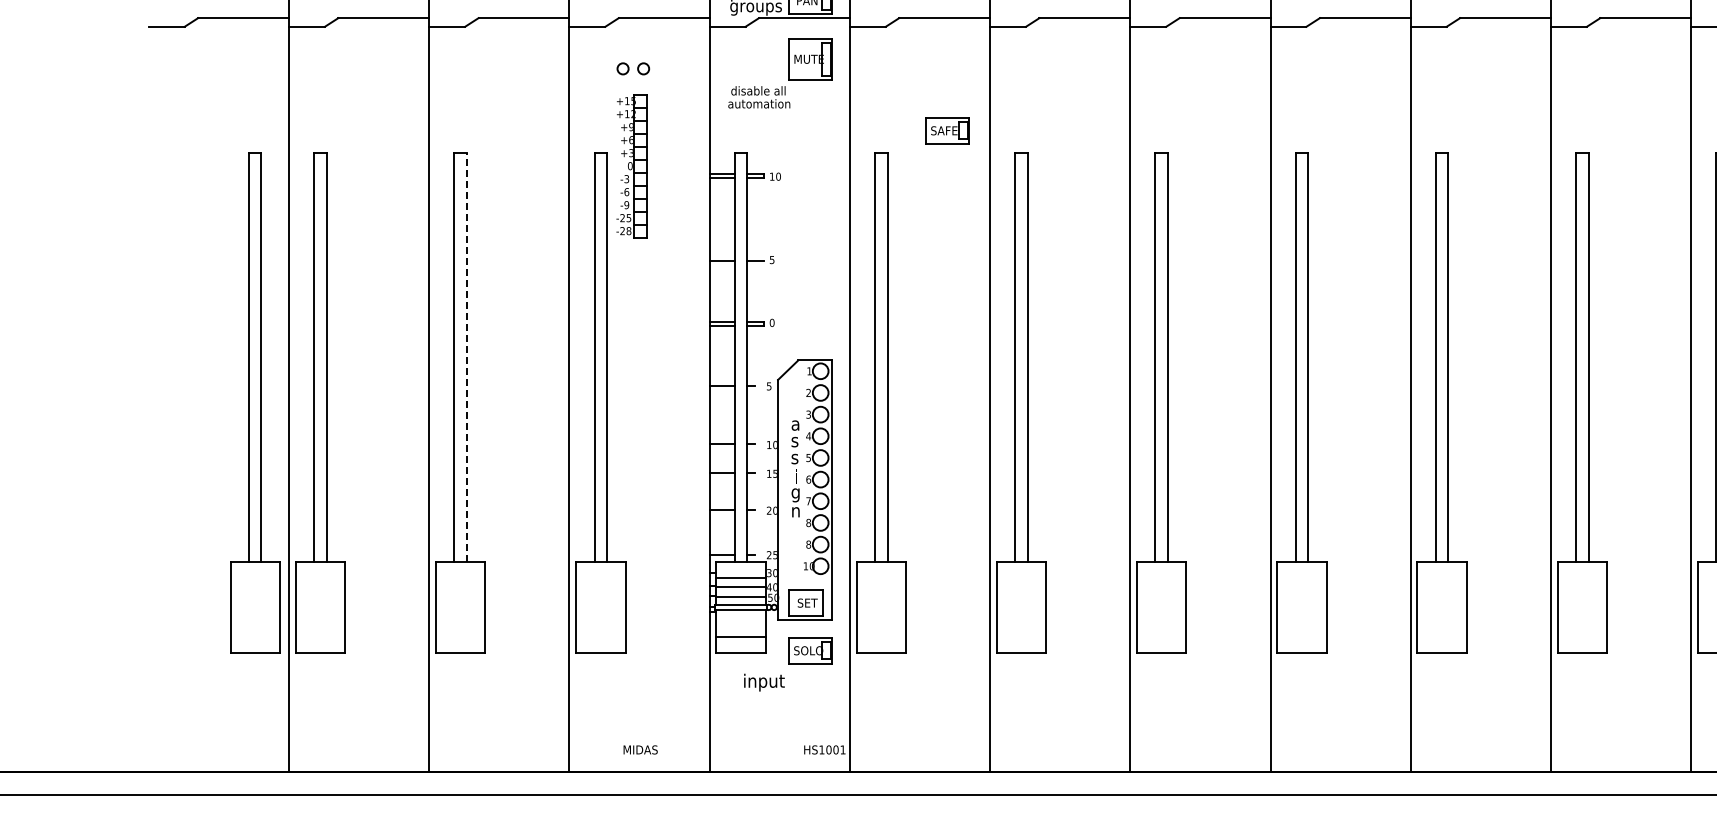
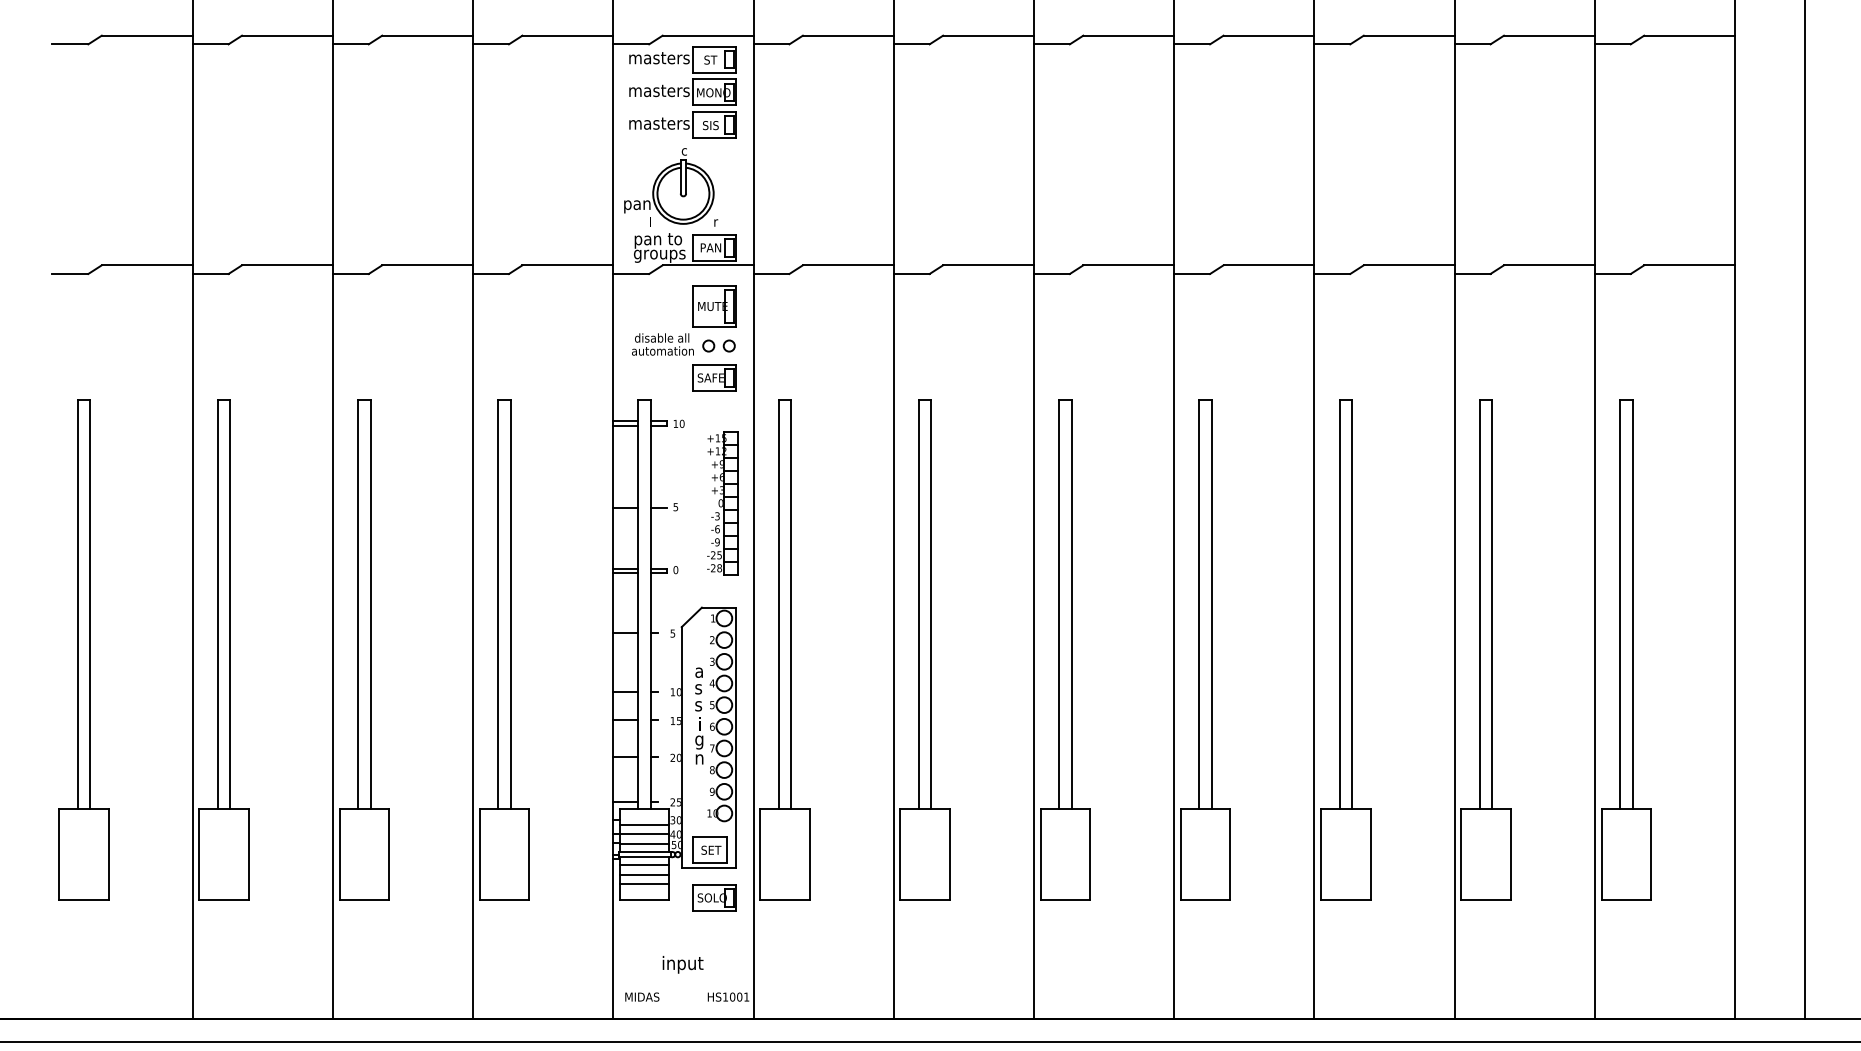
part: (632, 68) -> (718, 345), moved
part: (947, 130) -> (714, 377), moved
part: (631, 166) -> (722, 503), moved
line: (466, 357) -> (370, 604), dashed -> solid
part: (254, 402) -> (83, 649), moved
text: (807, 544) -> (711, 791), 8 -> 9
line: (740, 618) -> (644, 865), added
line: (740, 628) -> (644, 875), added
text: (763, 682) -> (682, 964), moved
text: (640, 749) -> (642, 996), moved

